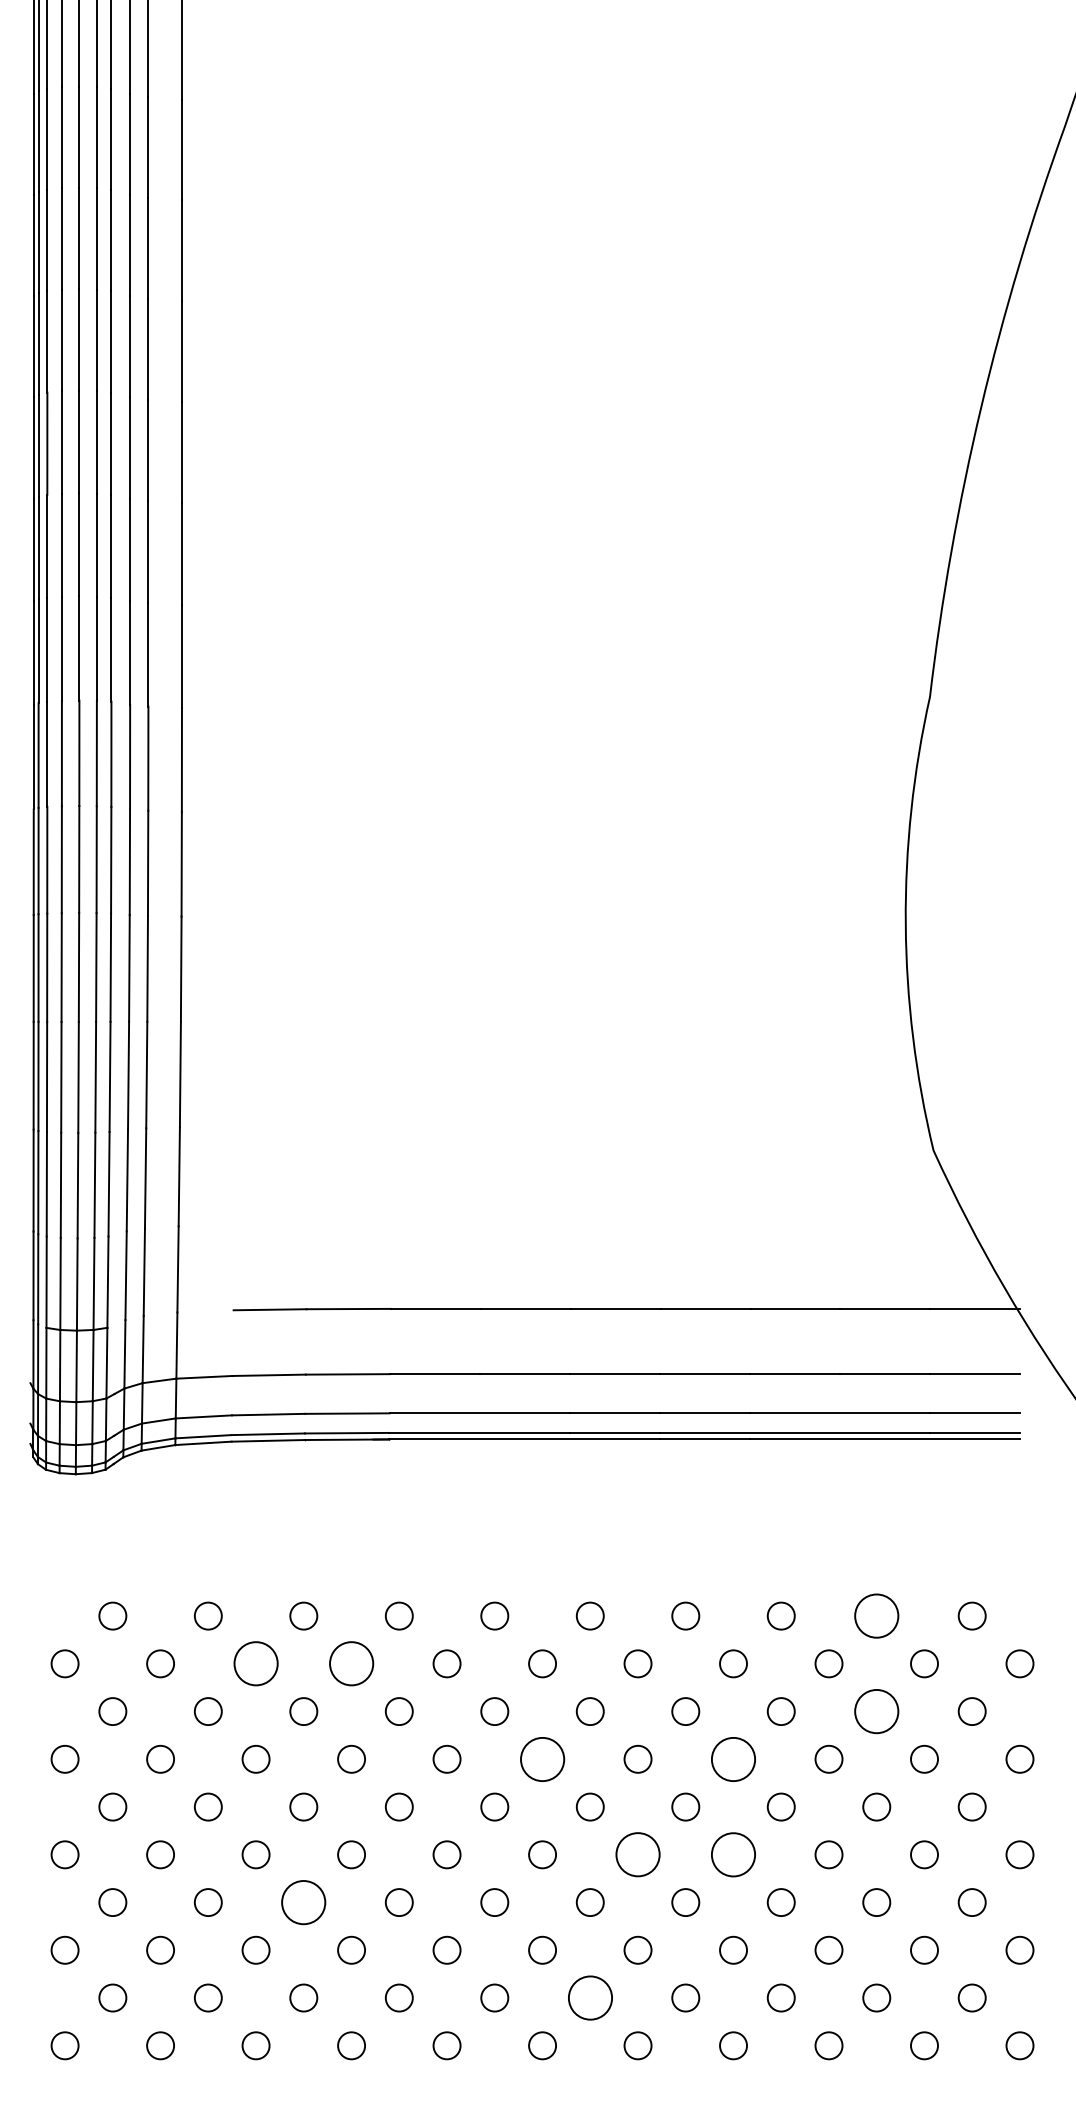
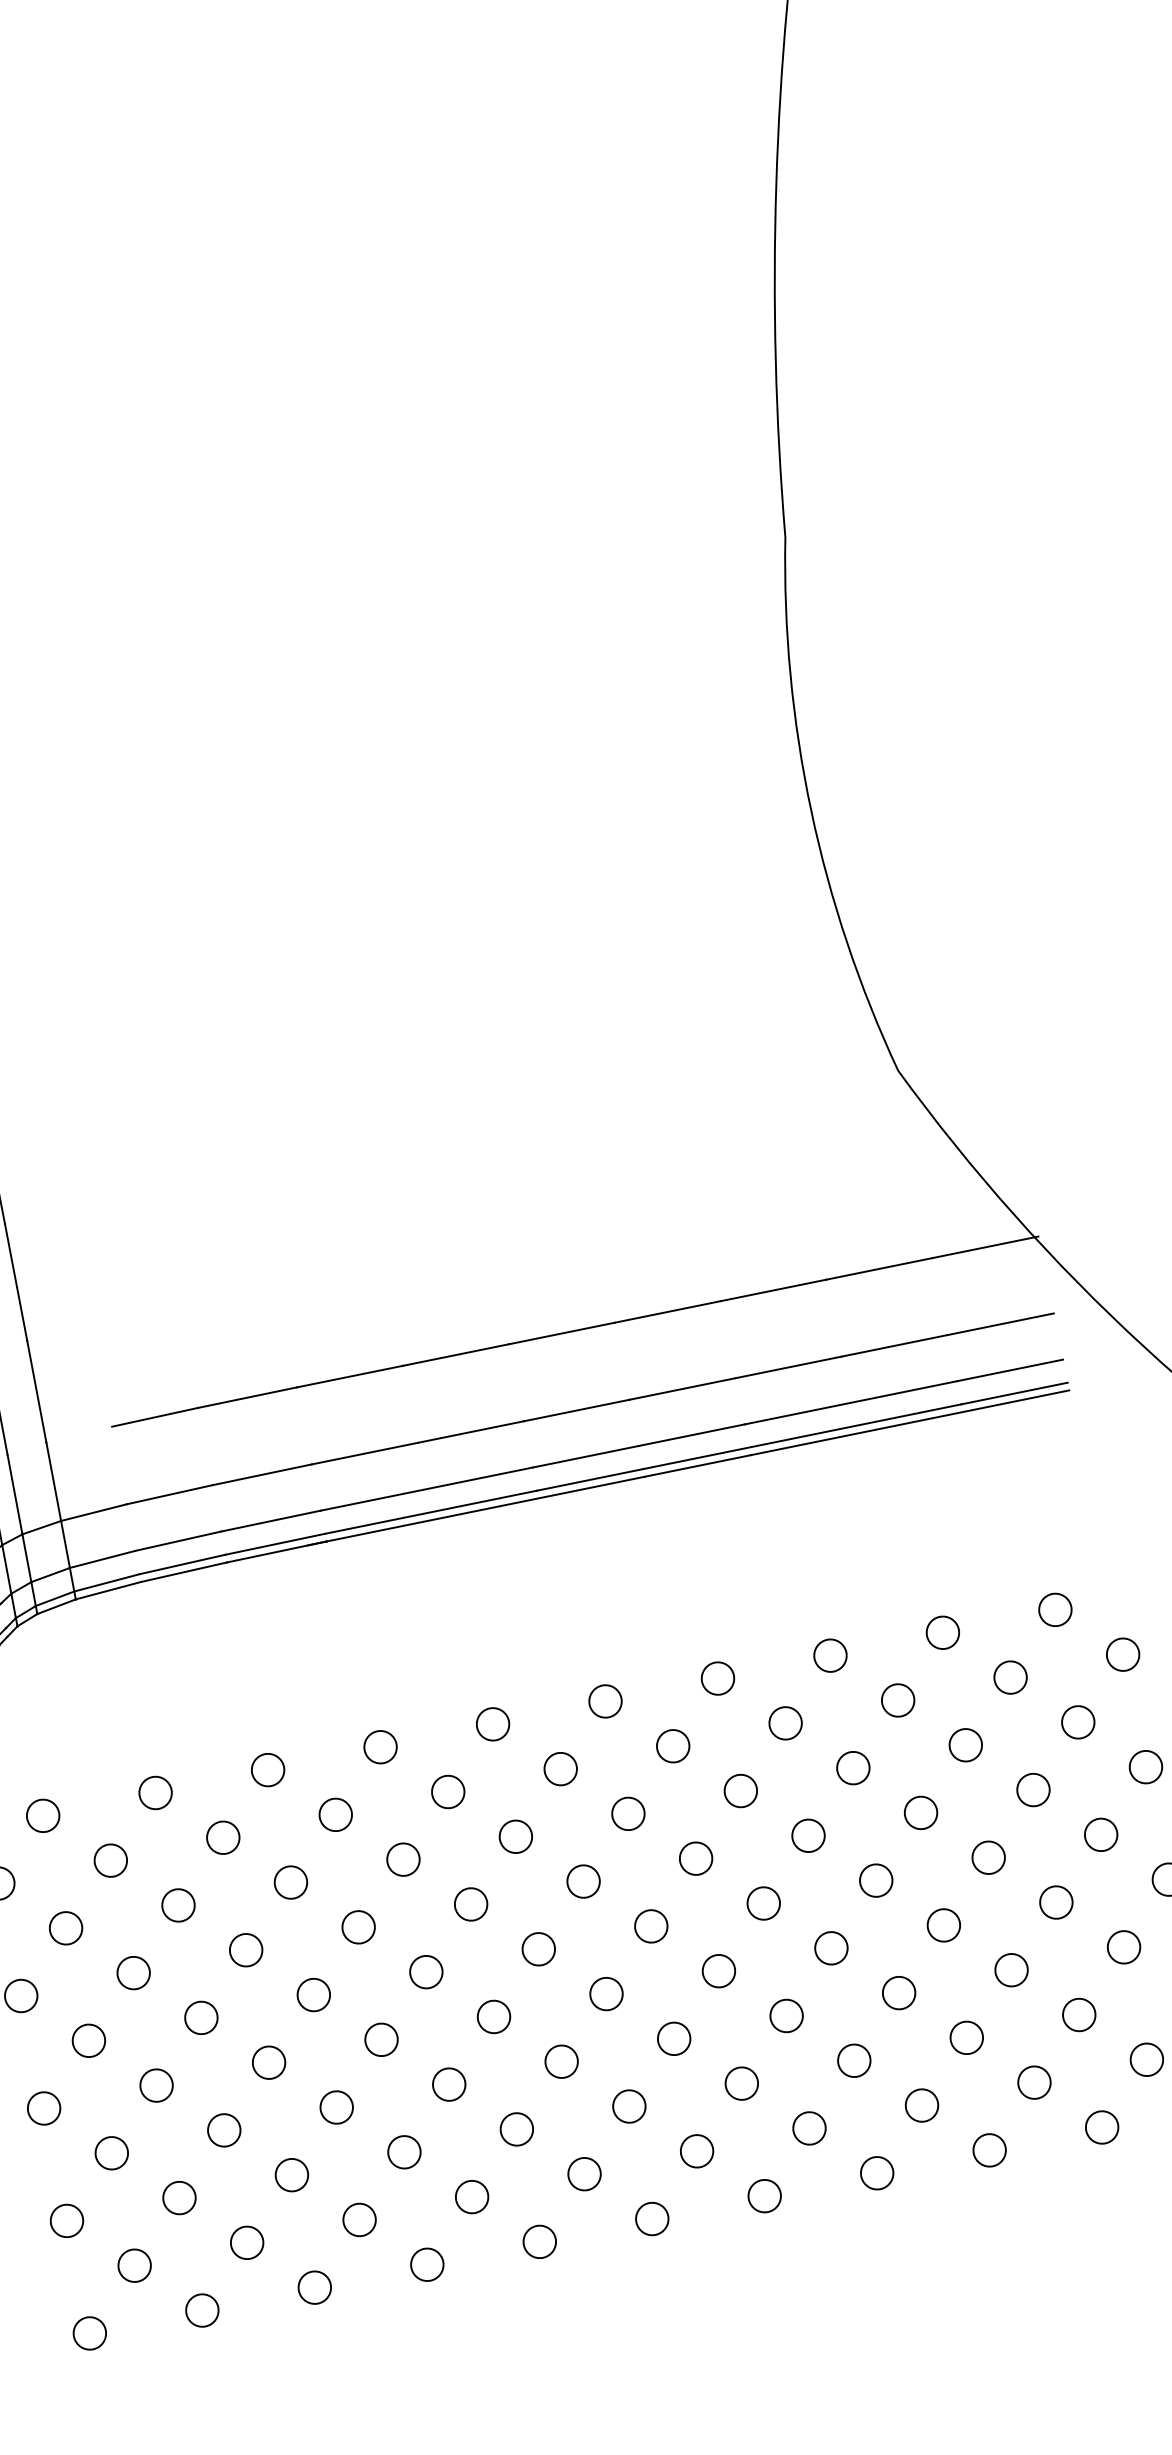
circle: (876, 1615) -> (942, 1632), size x0.62
circle: (255, 1663) -> (222, 1837), size x0.62
circle: (351, 1663) -> (335, 1814), size x0.62
circle: (876, 1711) -> (965, 1745), size x0.62
circle: (542, 1758) -> (583, 1880), size x0.62
circle: (733, 1758) -> (808, 1834), size x0.62
circle: (637, 1854) -> (718, 1970), size x0.62
circle: (733, 1854) -> (831, 1947), size x0.62
circle: (303, 1902) -> (336, 2107), size x0.62
circle: (589, 1997) -> (695, 2150), size x0.62

